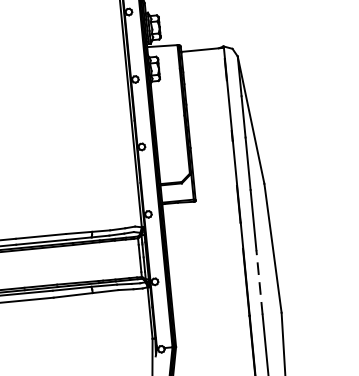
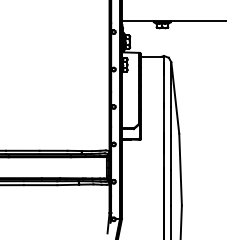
line: (259, 282) -> (171, 187), dashed -> solid

